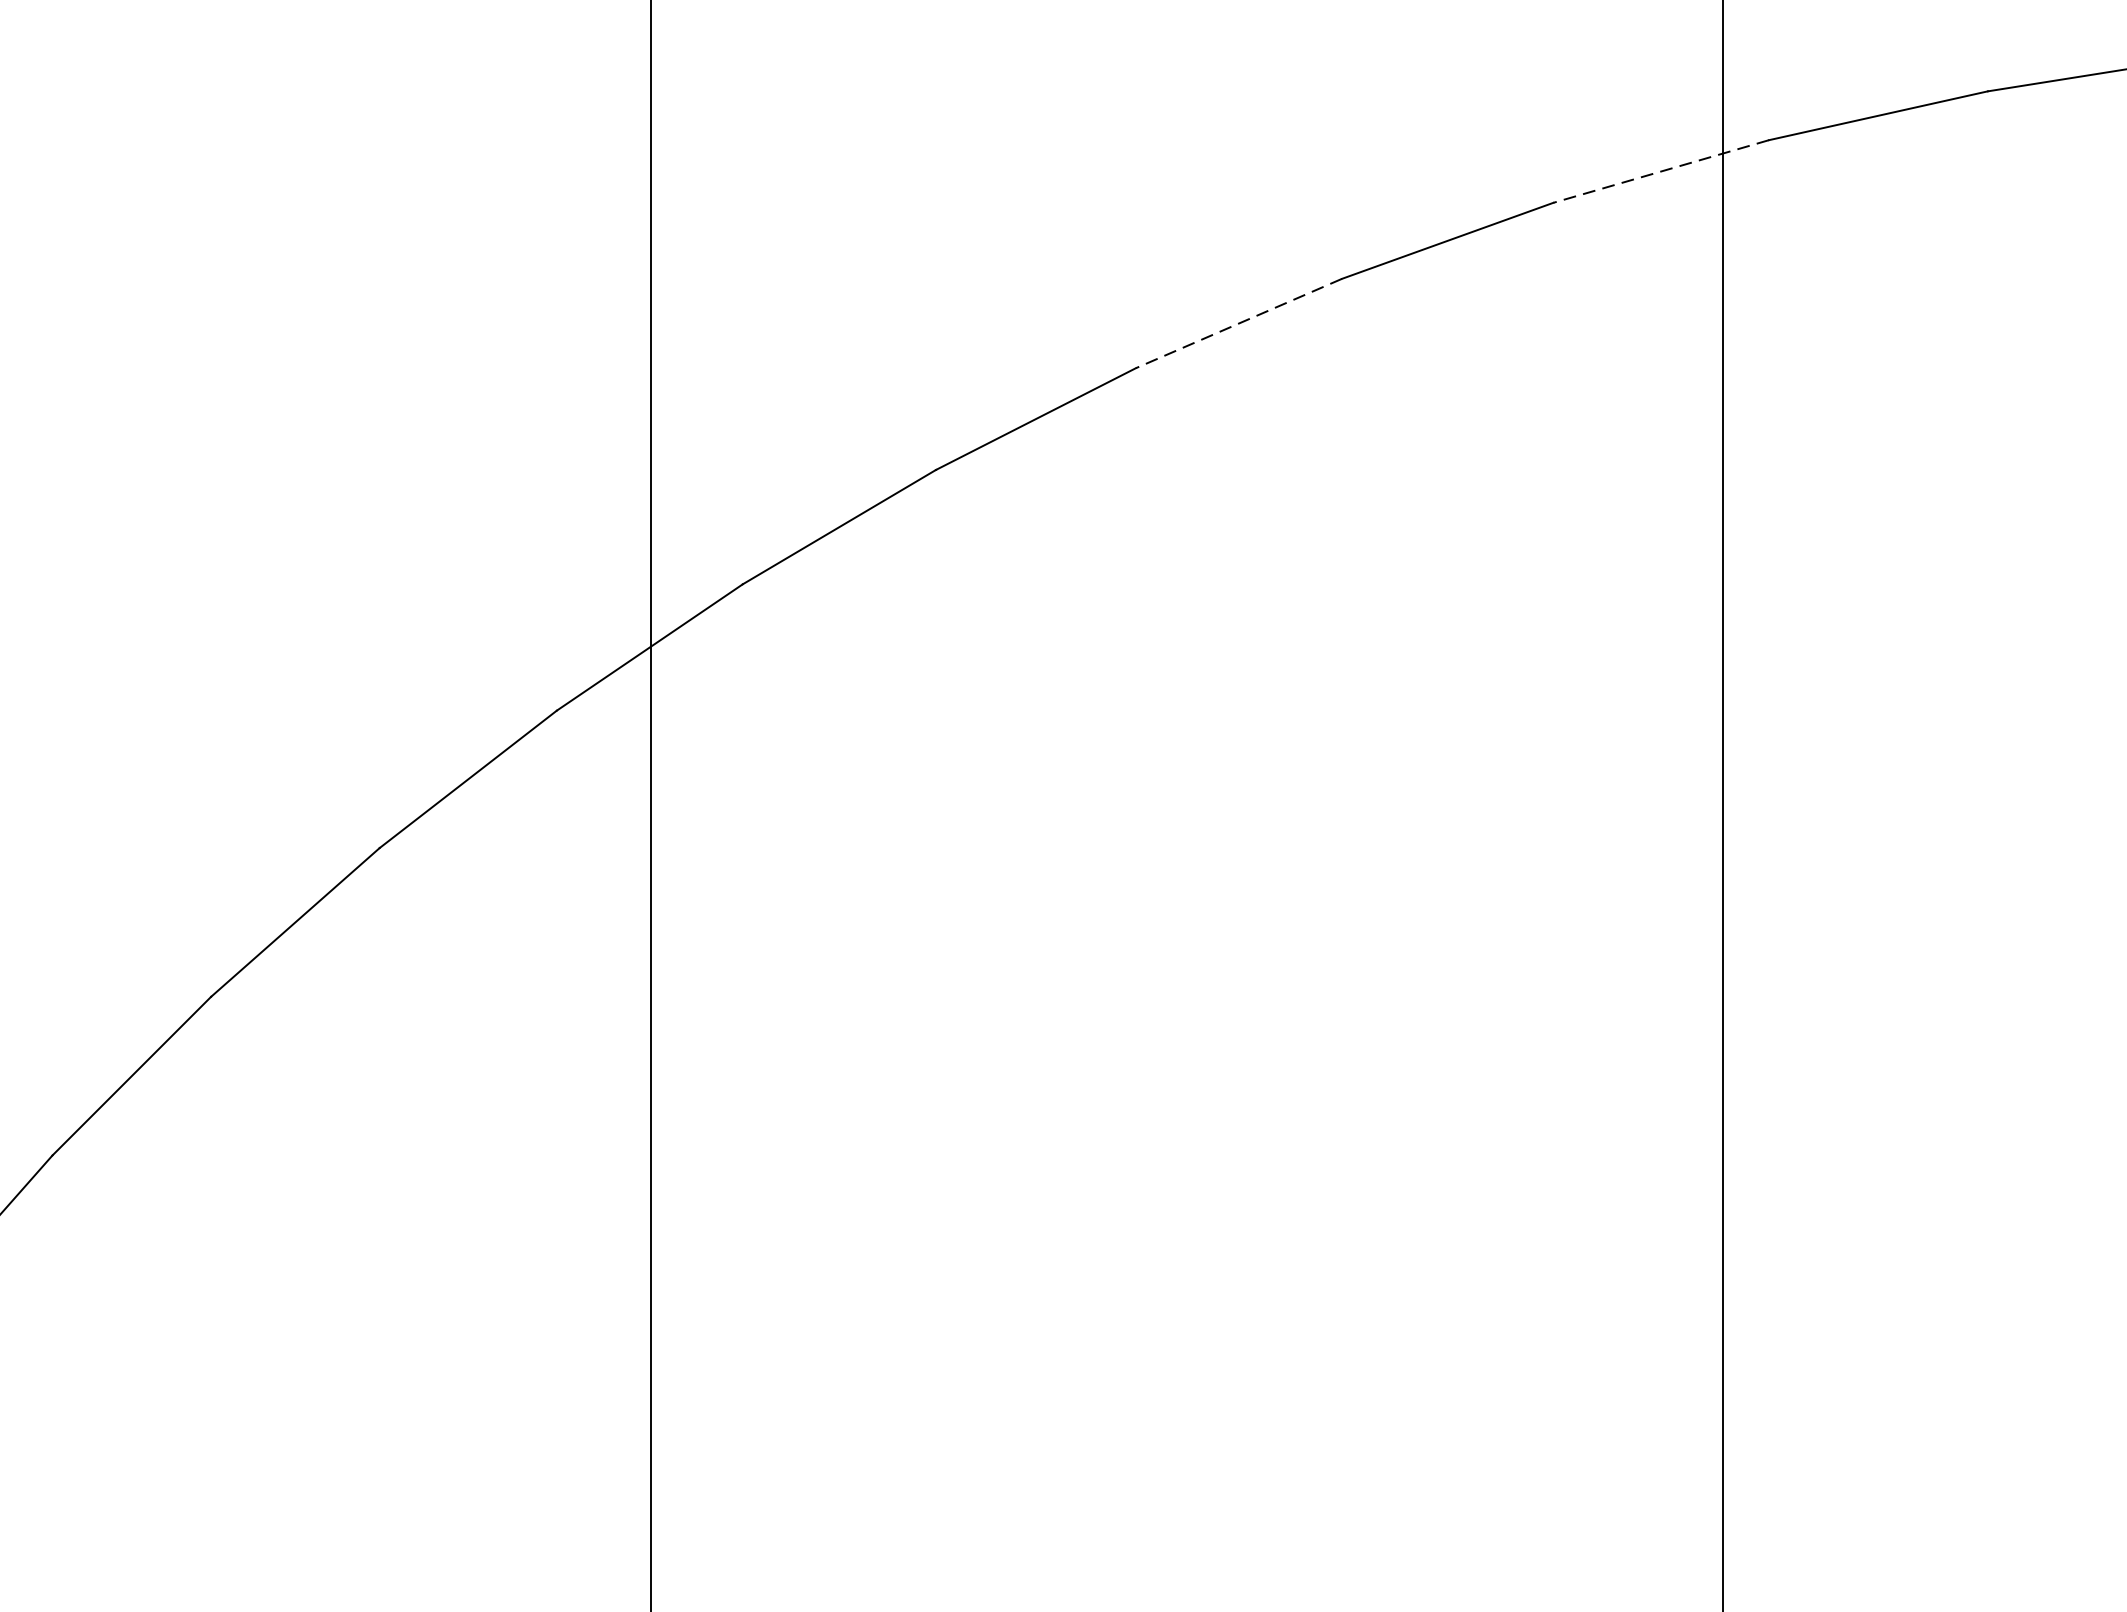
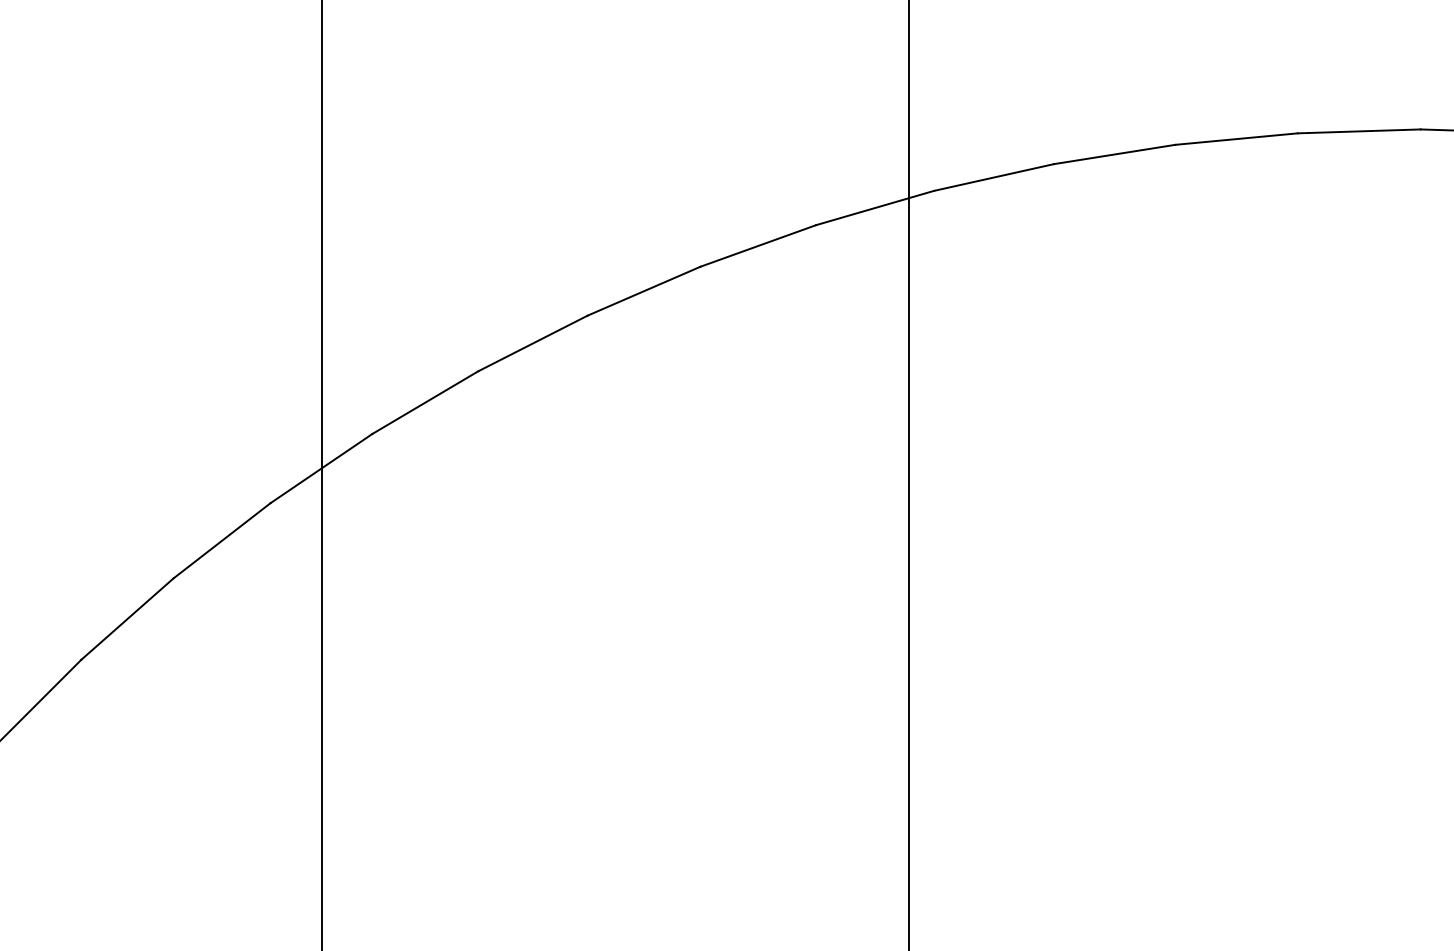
line: (1660, 172) -> (874, 208), dashed -> solid
line: (1238, 323) -> (643, 291), dashed -> solid

